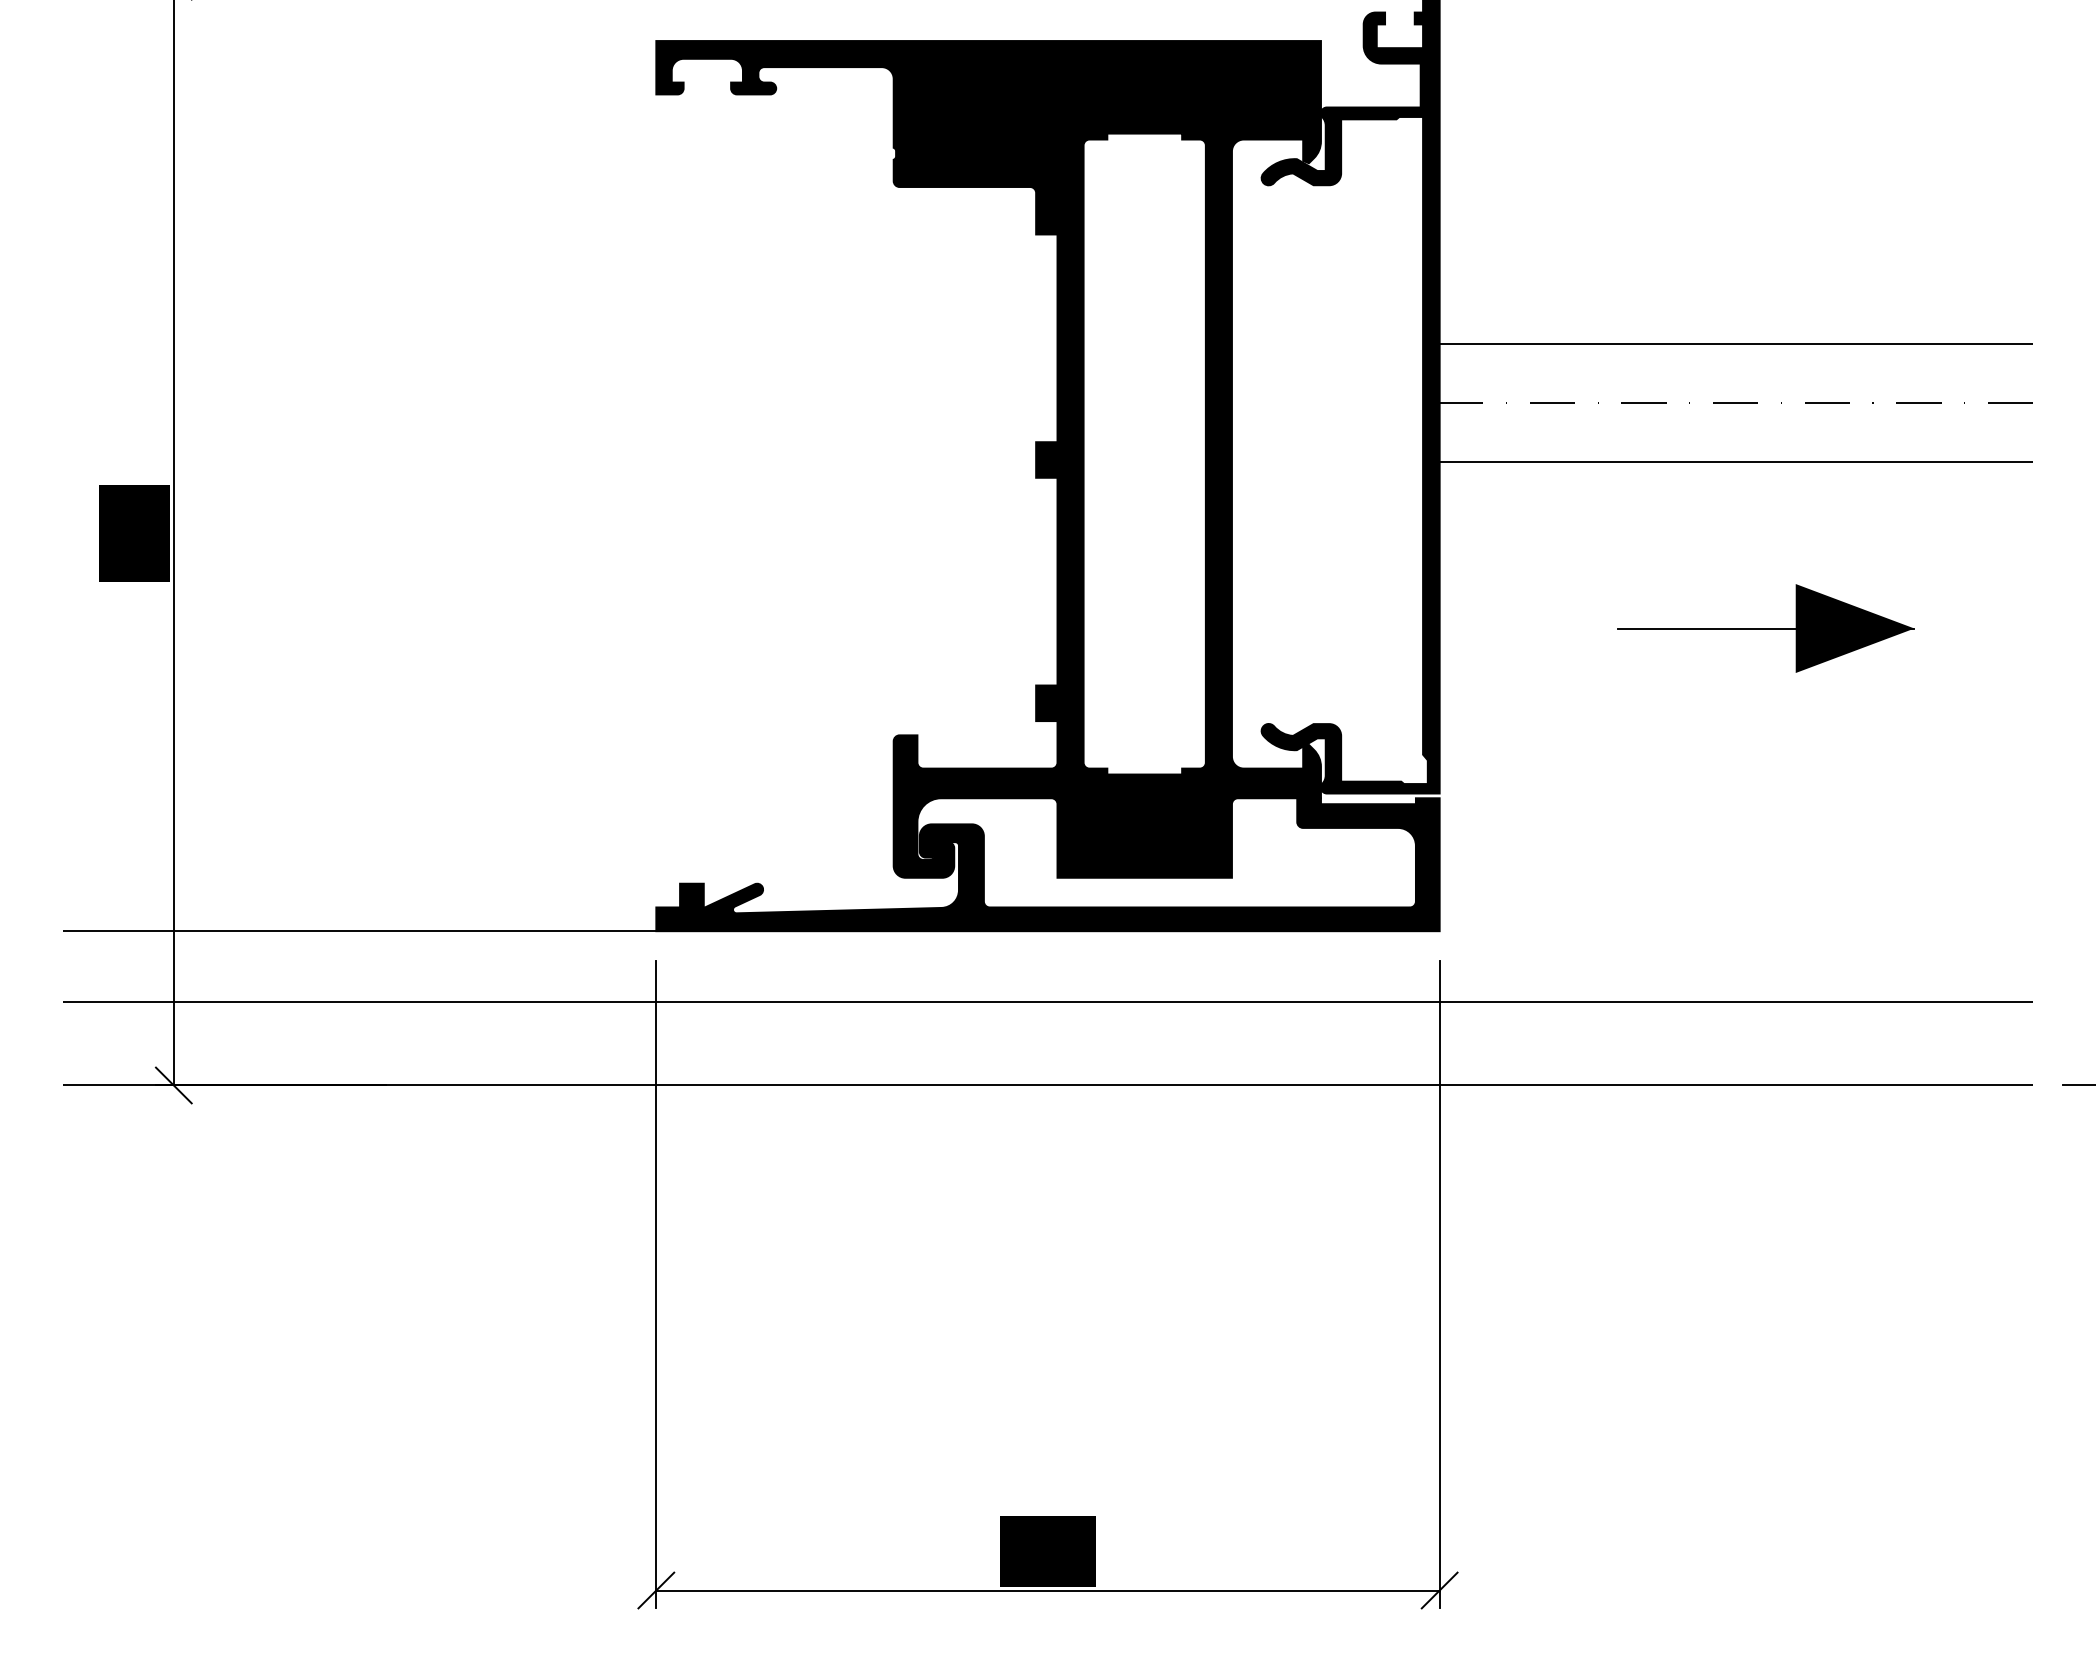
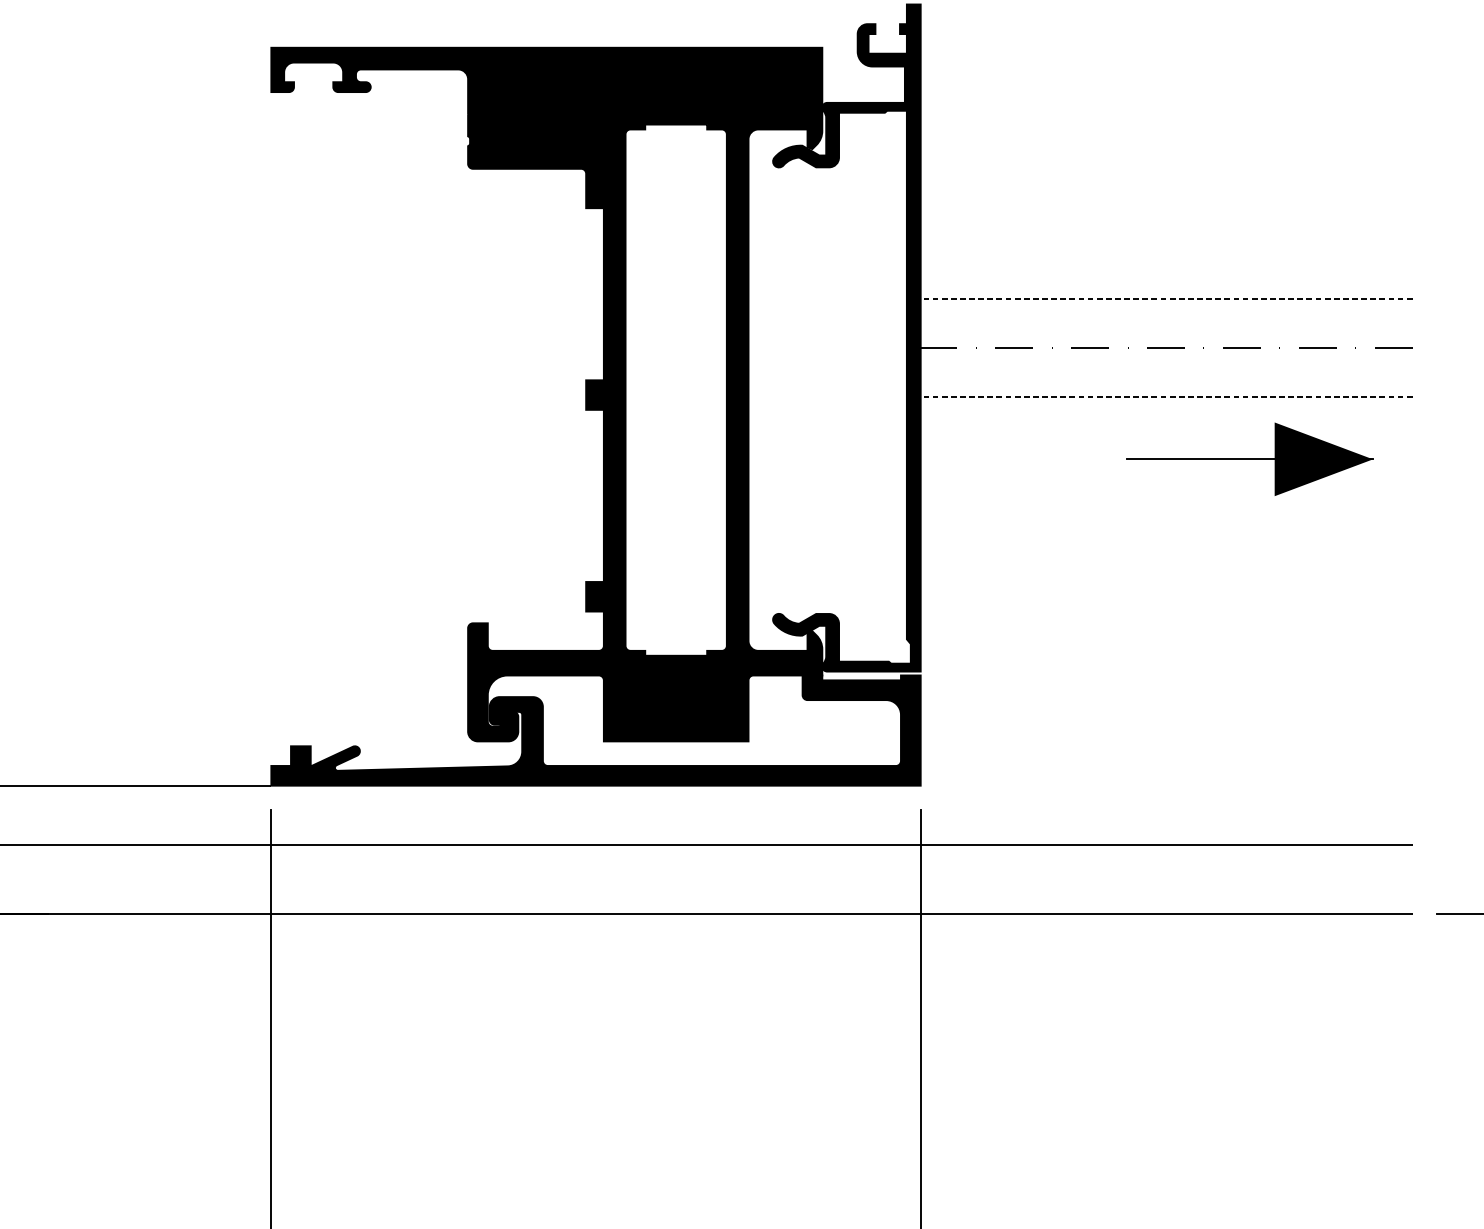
line: (1736, 343) -> (1166, 298), solid -> dashed
line: (1736, 462) -> (1166, 397), solid -> dashed
part: (1765, 628) -> (1249, 459), moved

